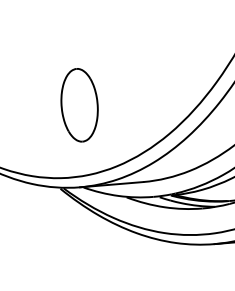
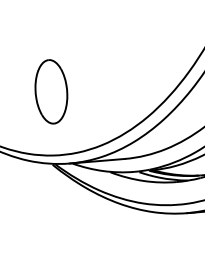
part: (79, 104) -> (51, 91), moved

